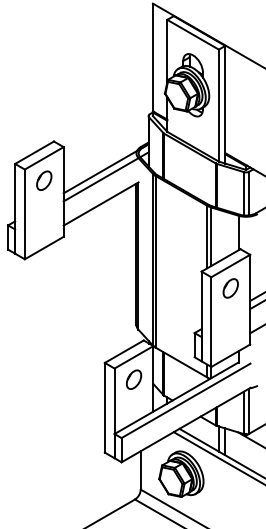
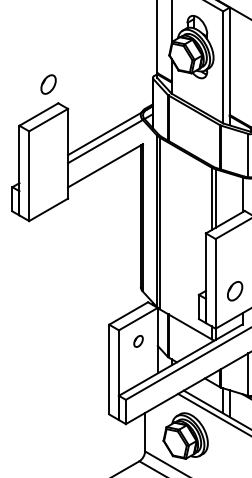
part: (44, 180) -> (48, 84), moved
part: (230, 288) -> (234, 291), moved
part: (134, 379) -> (138, 341), size x0.6

